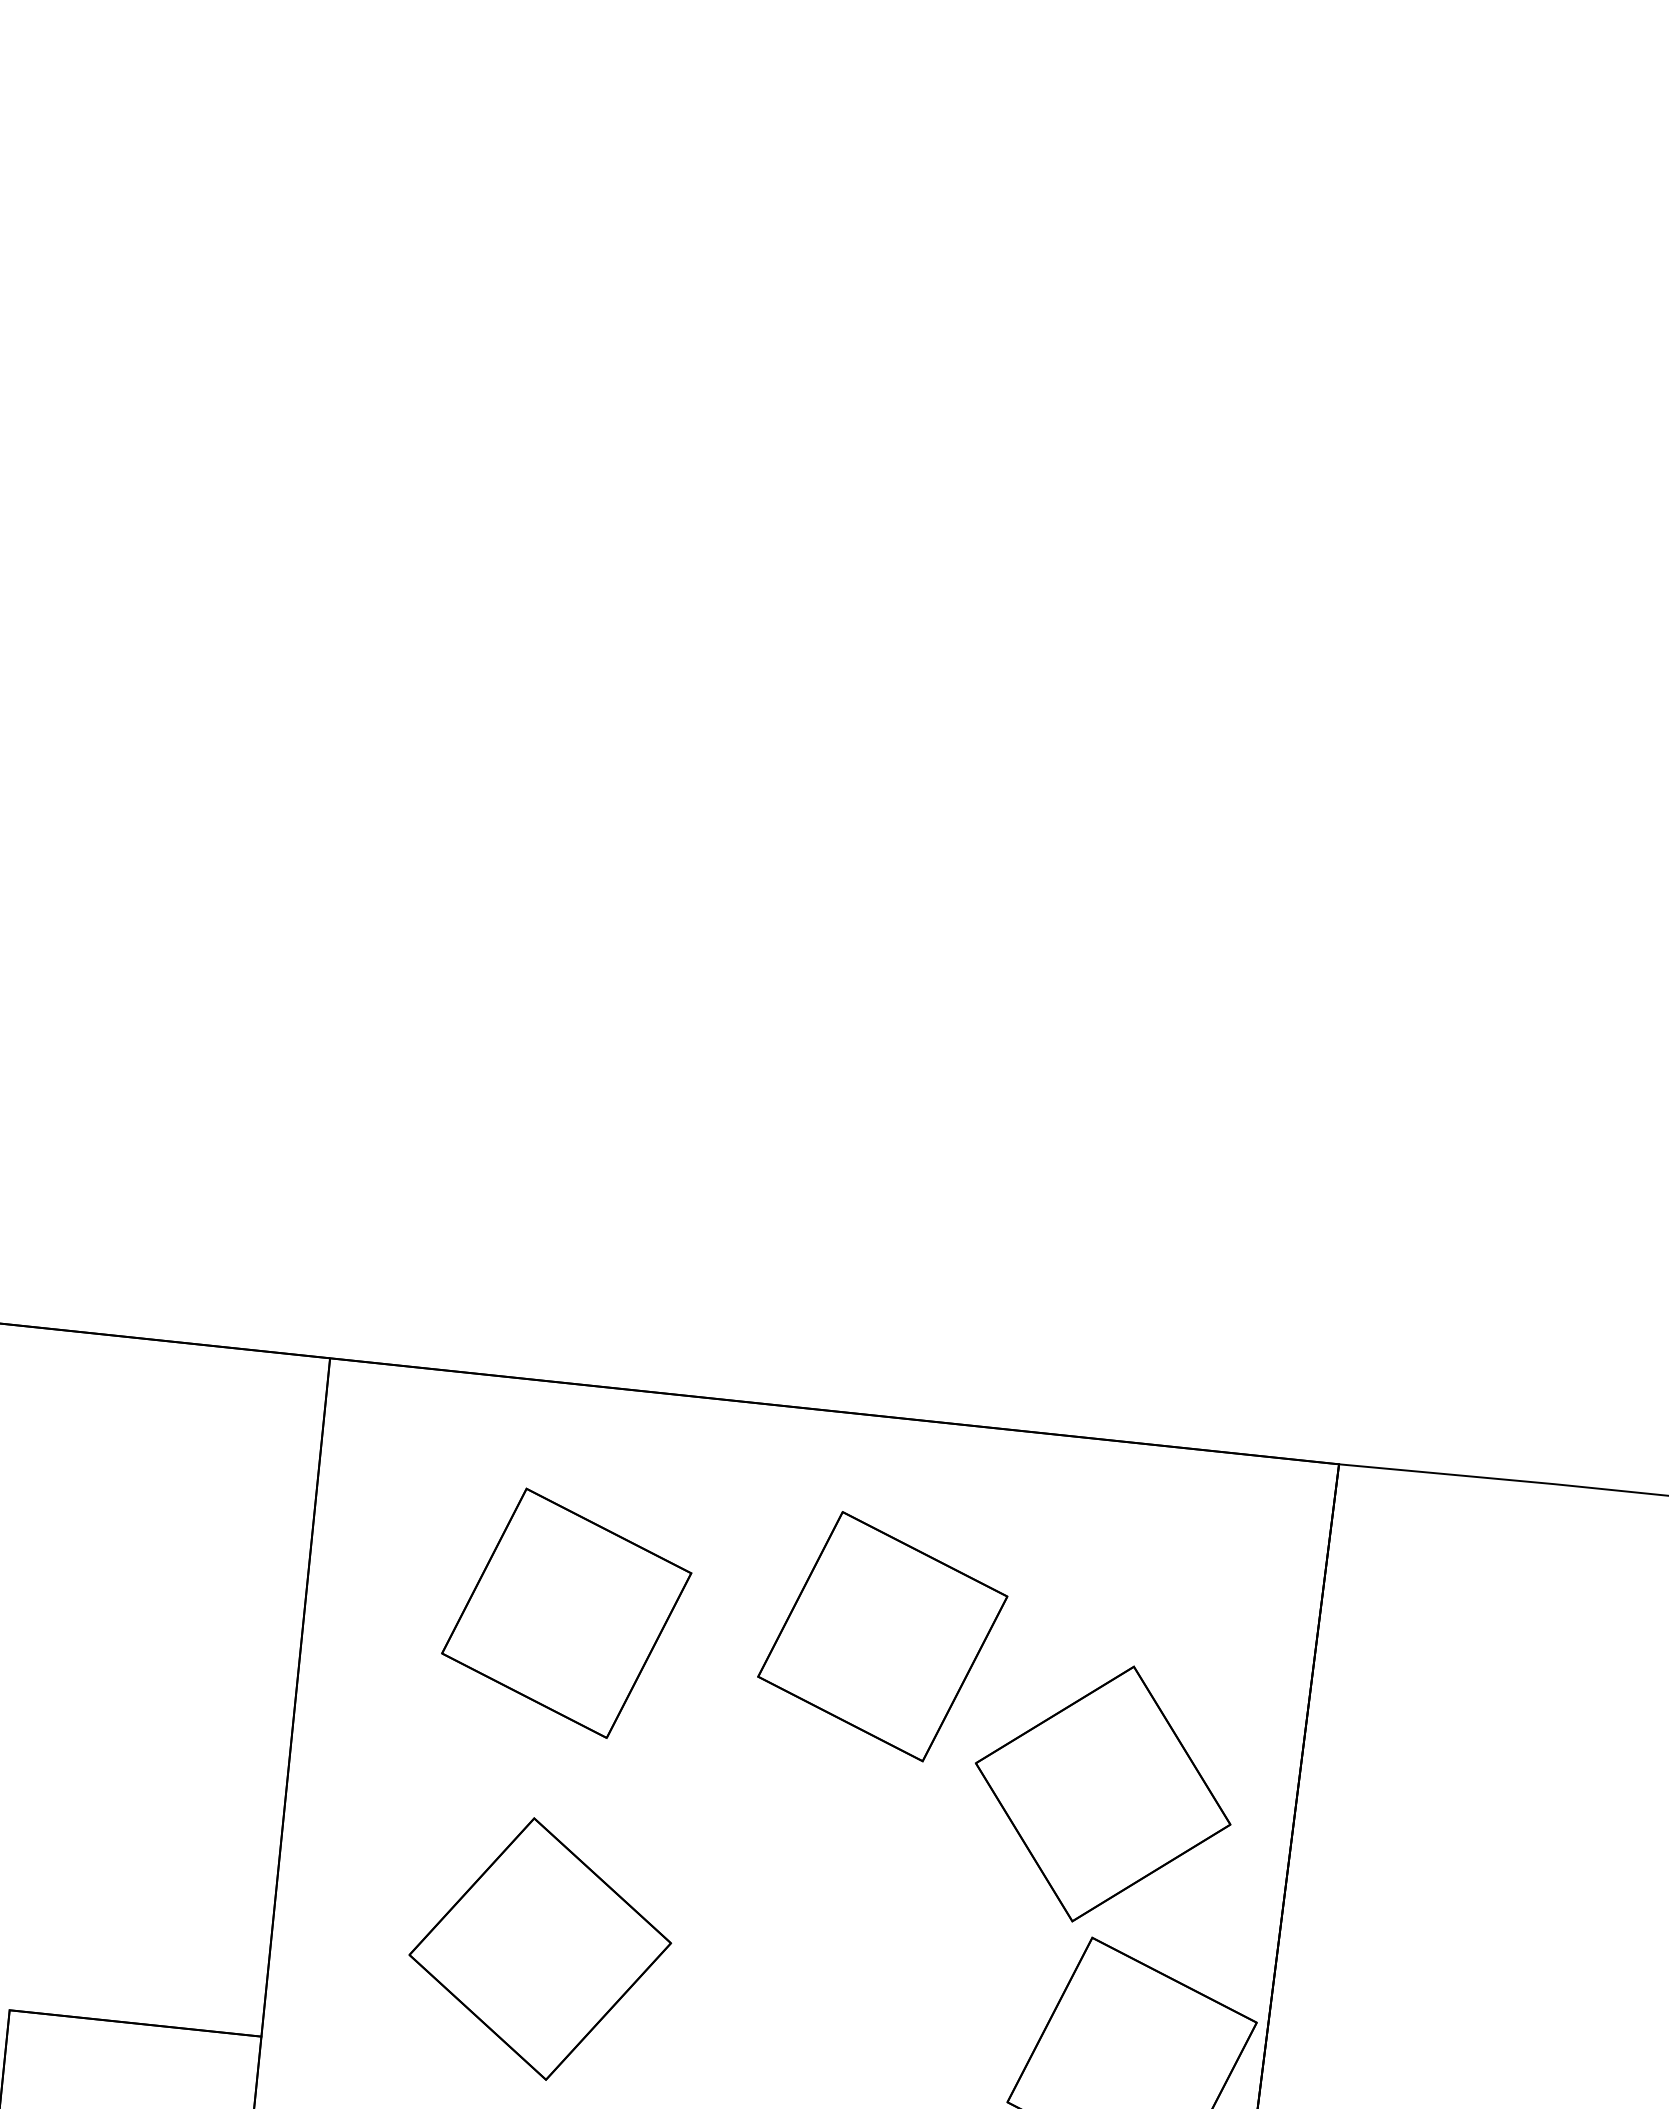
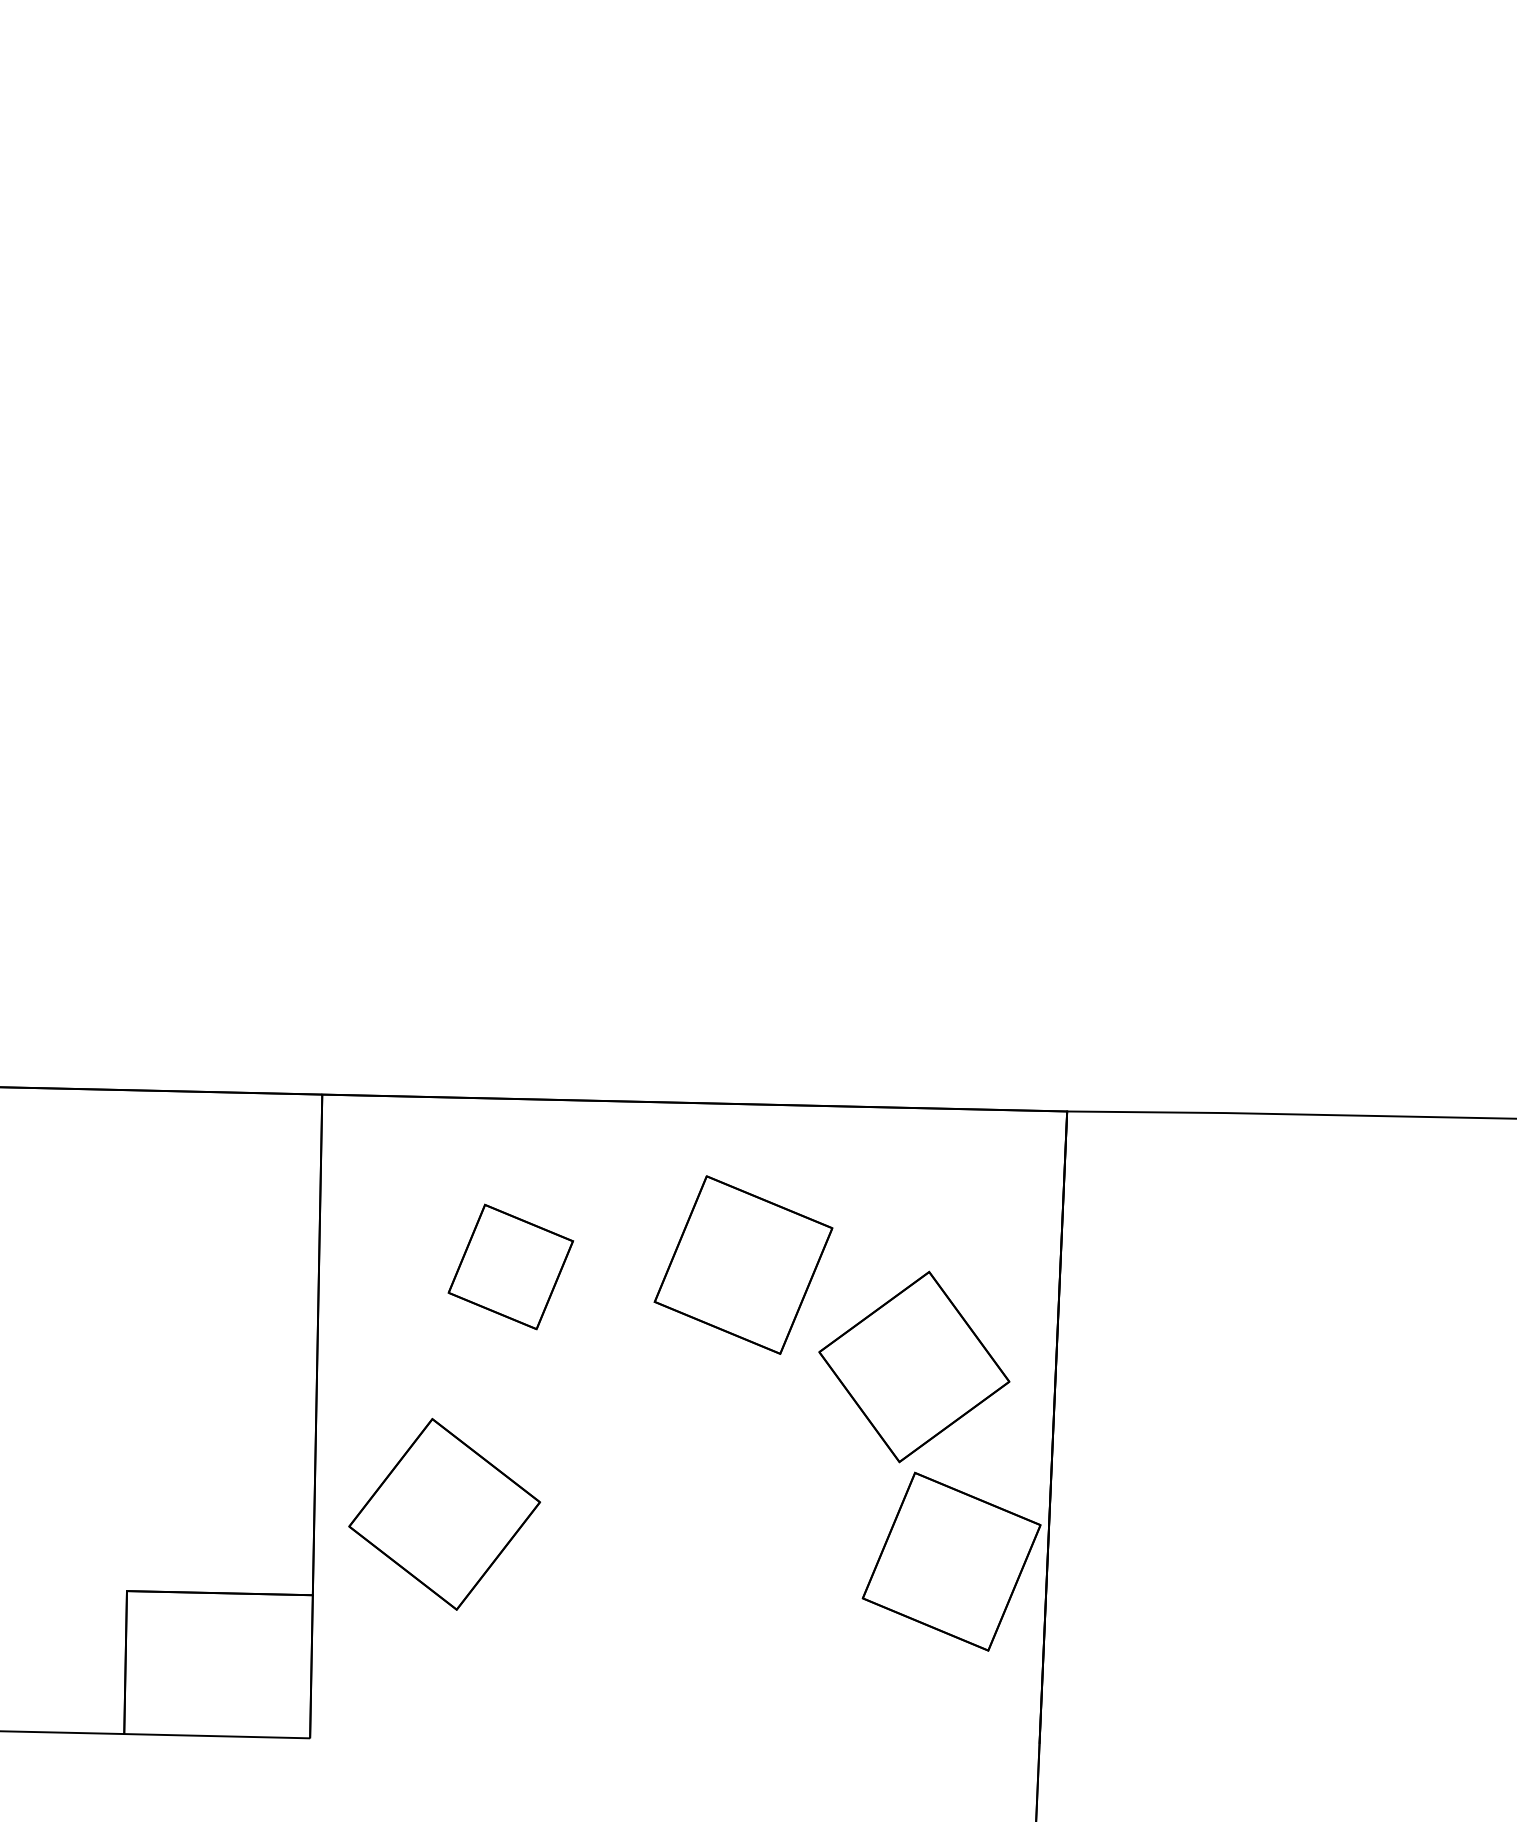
part: (566, 1612) -> (510, 1266), size x0.7
part: (540, 1949) -> (444, 1514), moved

